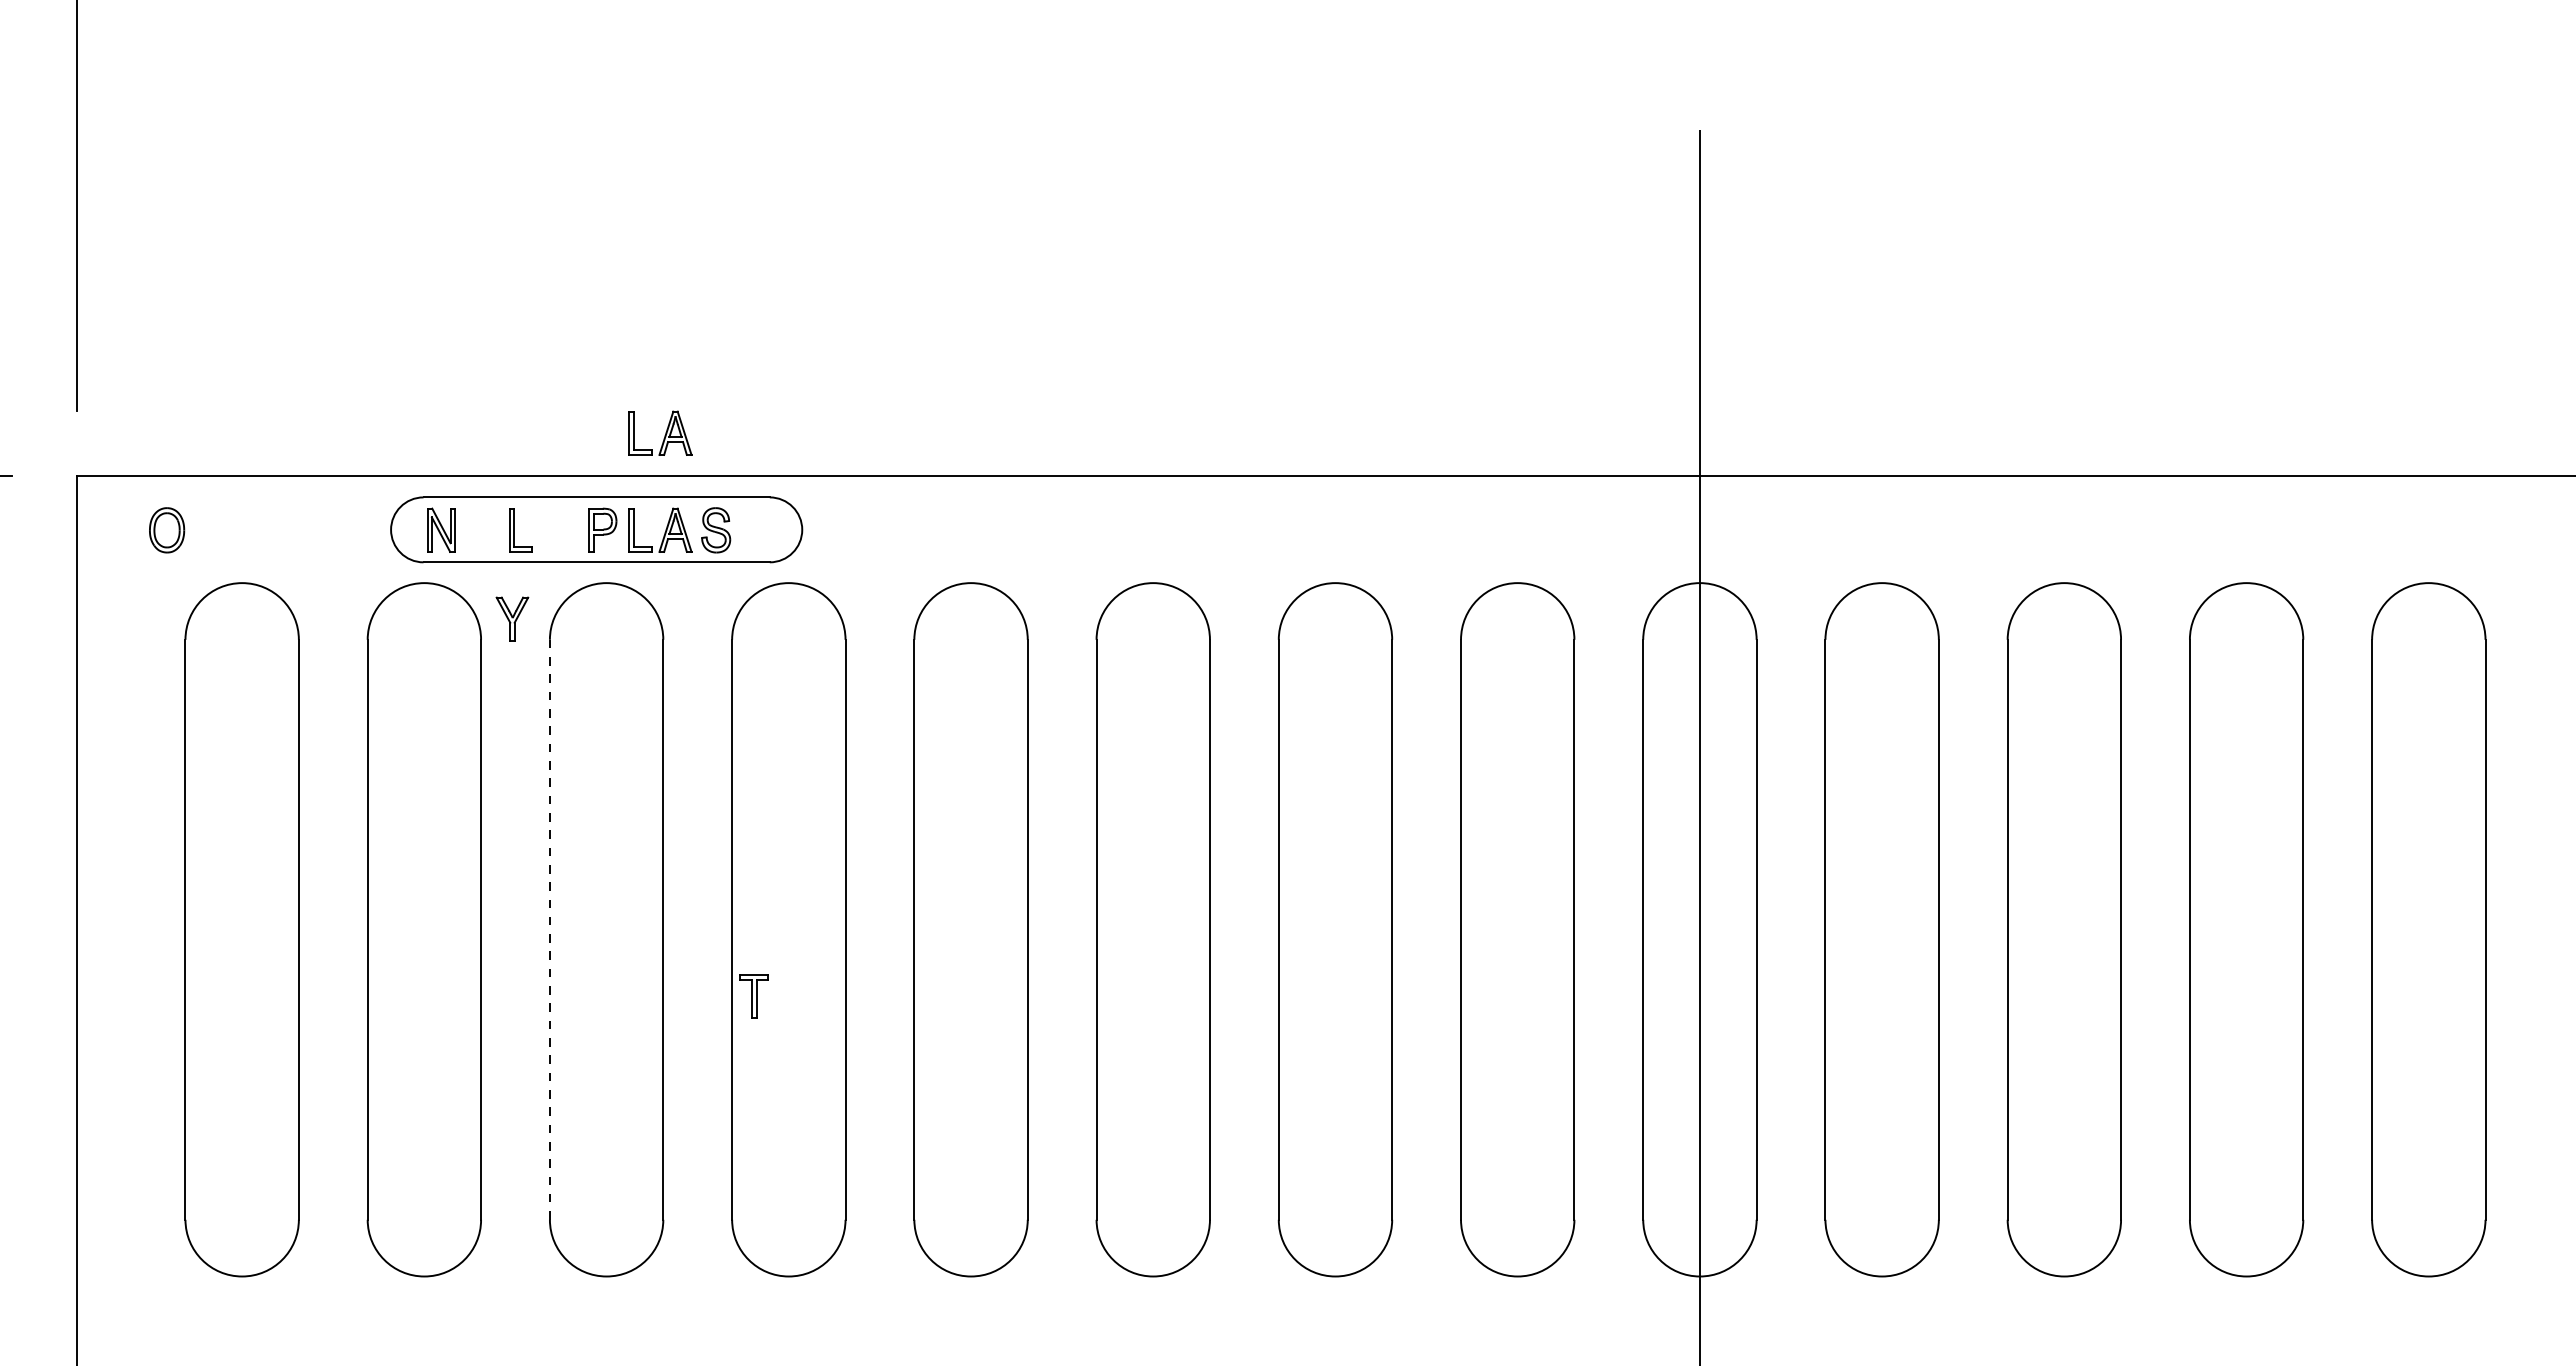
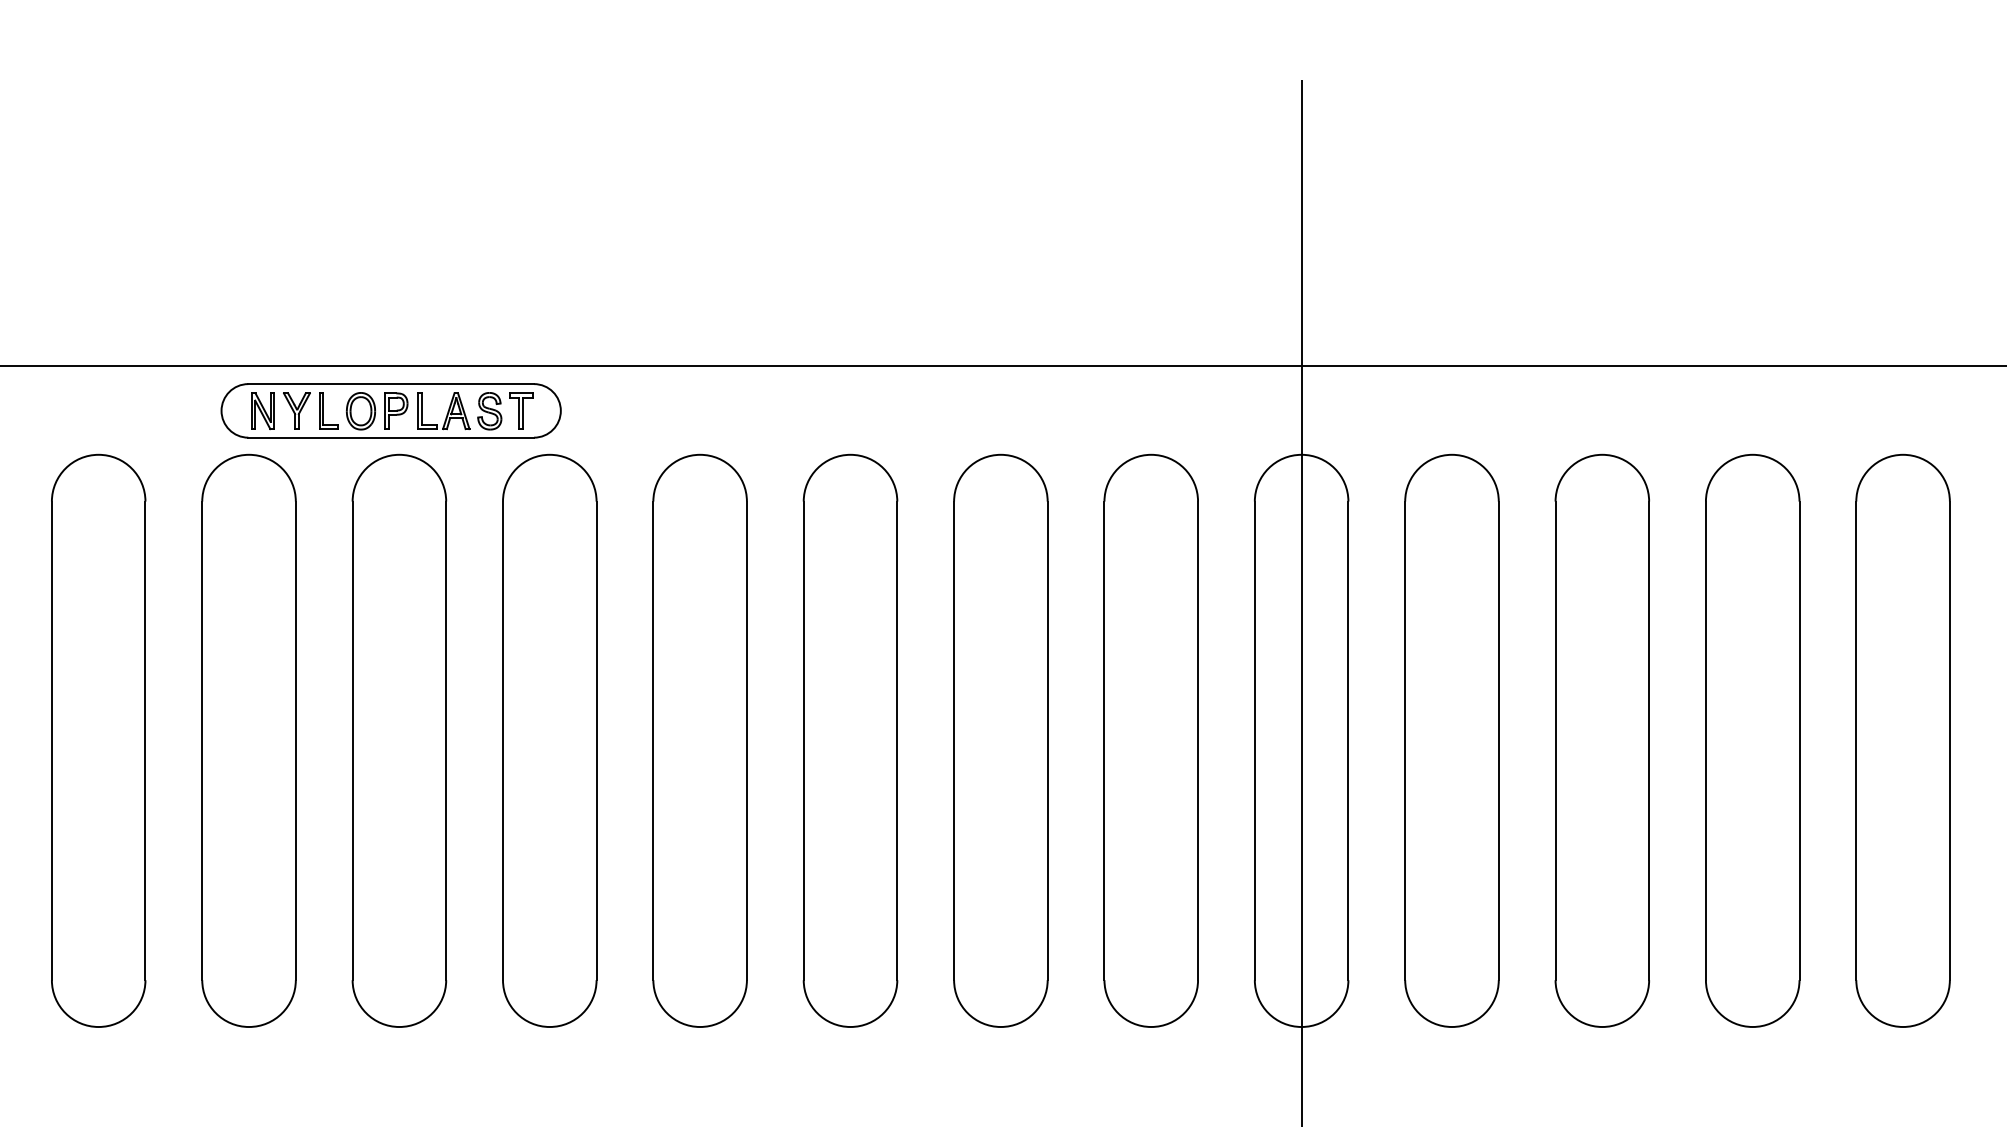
part: (660, 432) -> (443, 330), removed
part: (167, 530) -> (361, 411), moved
part: (512, 618) -> (296, 410), moved
line: (549, 929) -> (352, 740), dashed -> solid
part: (753, 996) -> (520, 411), moved

